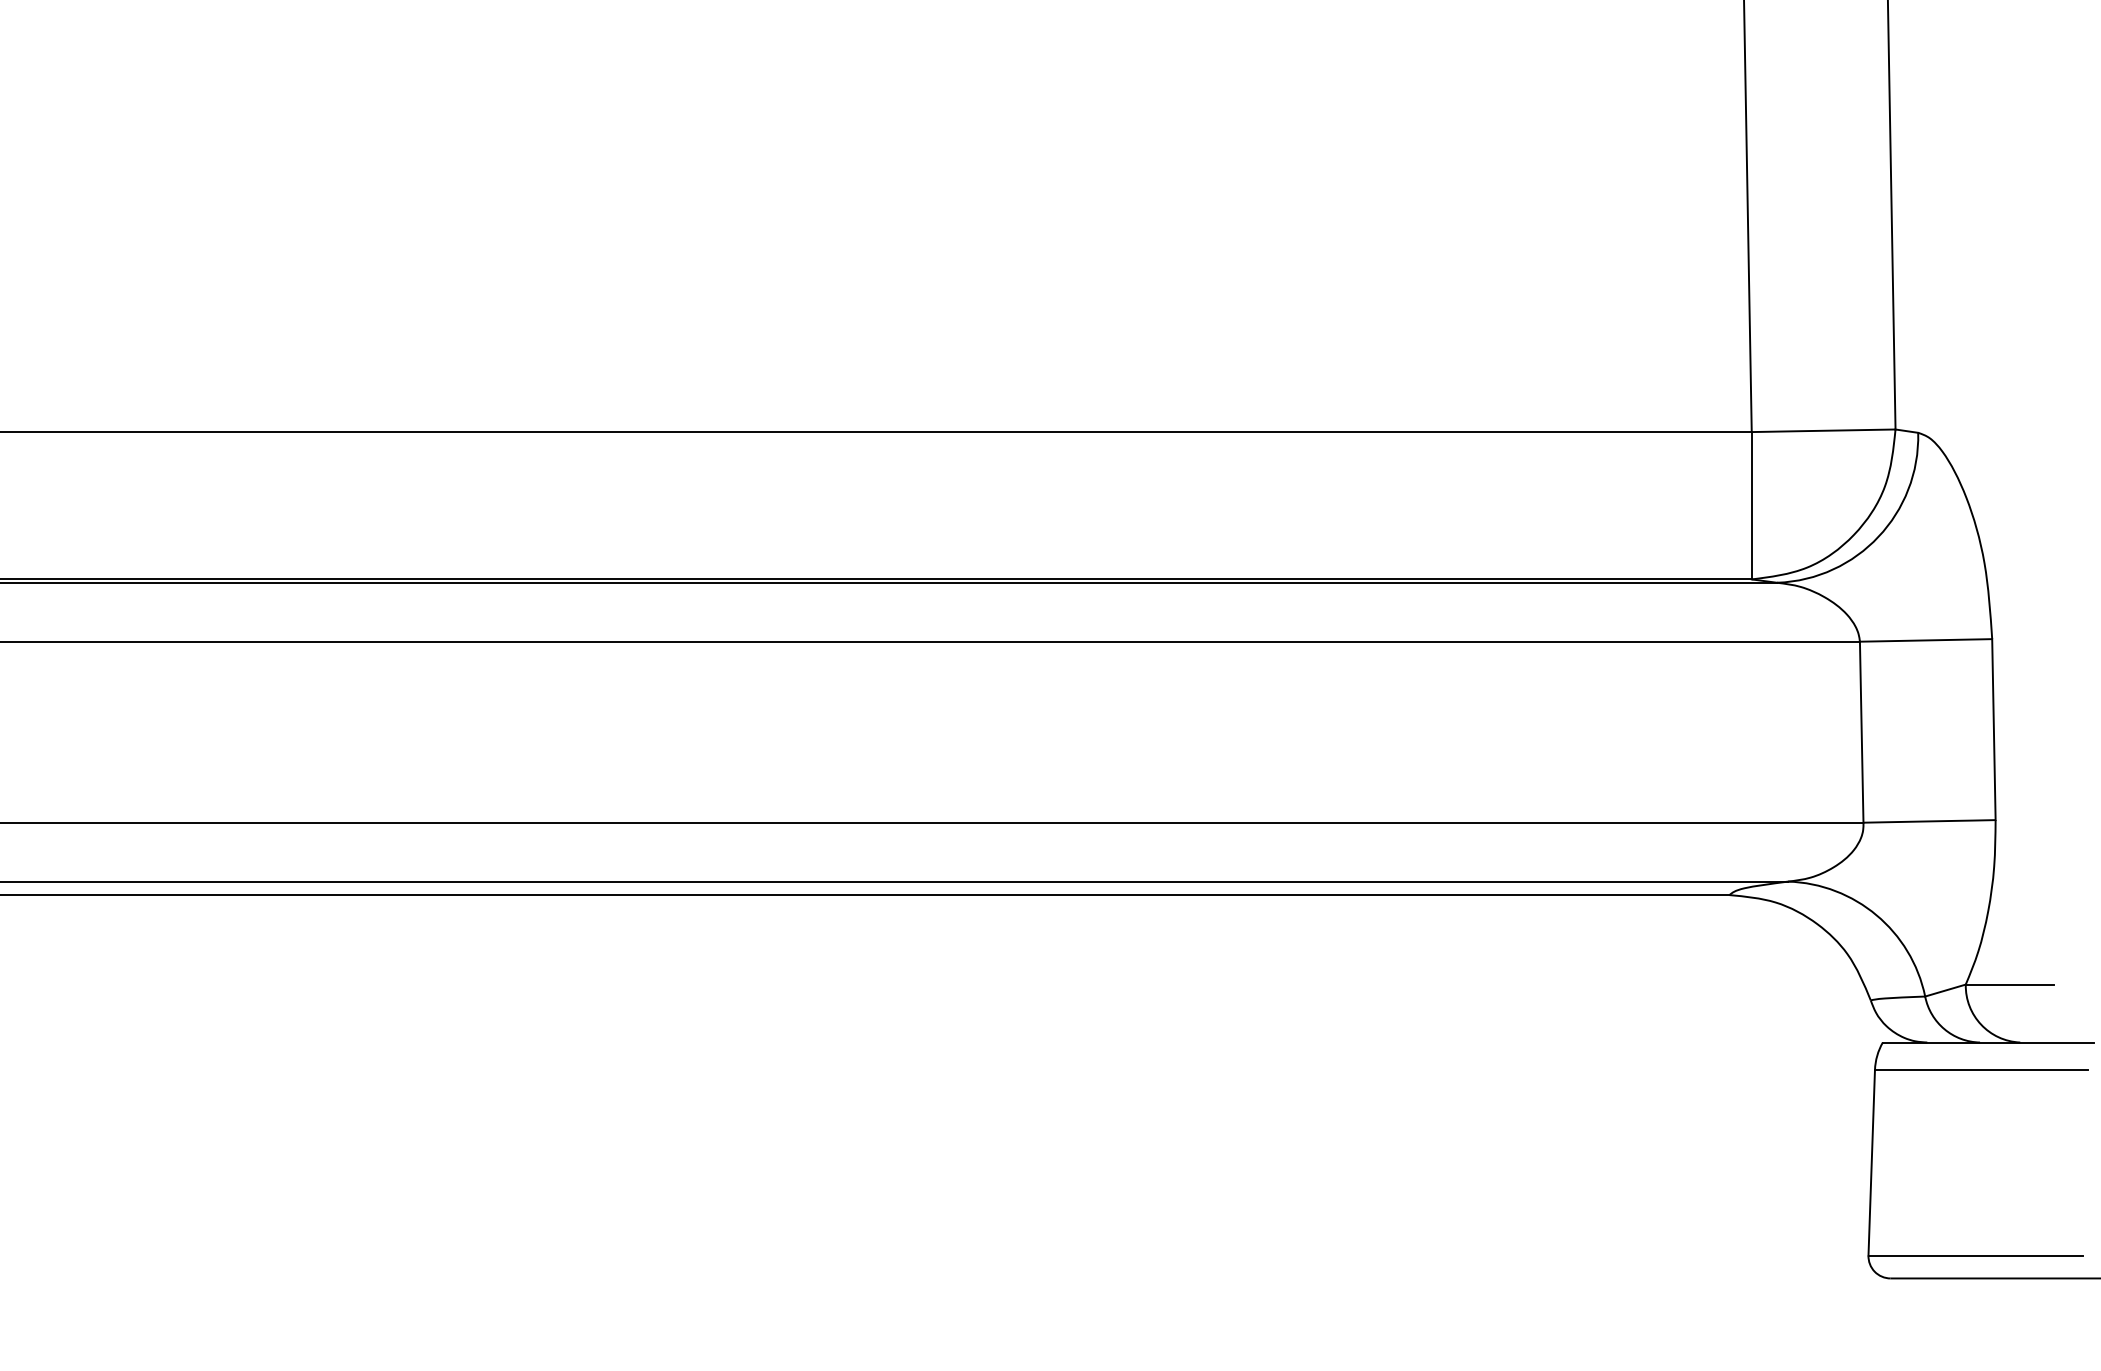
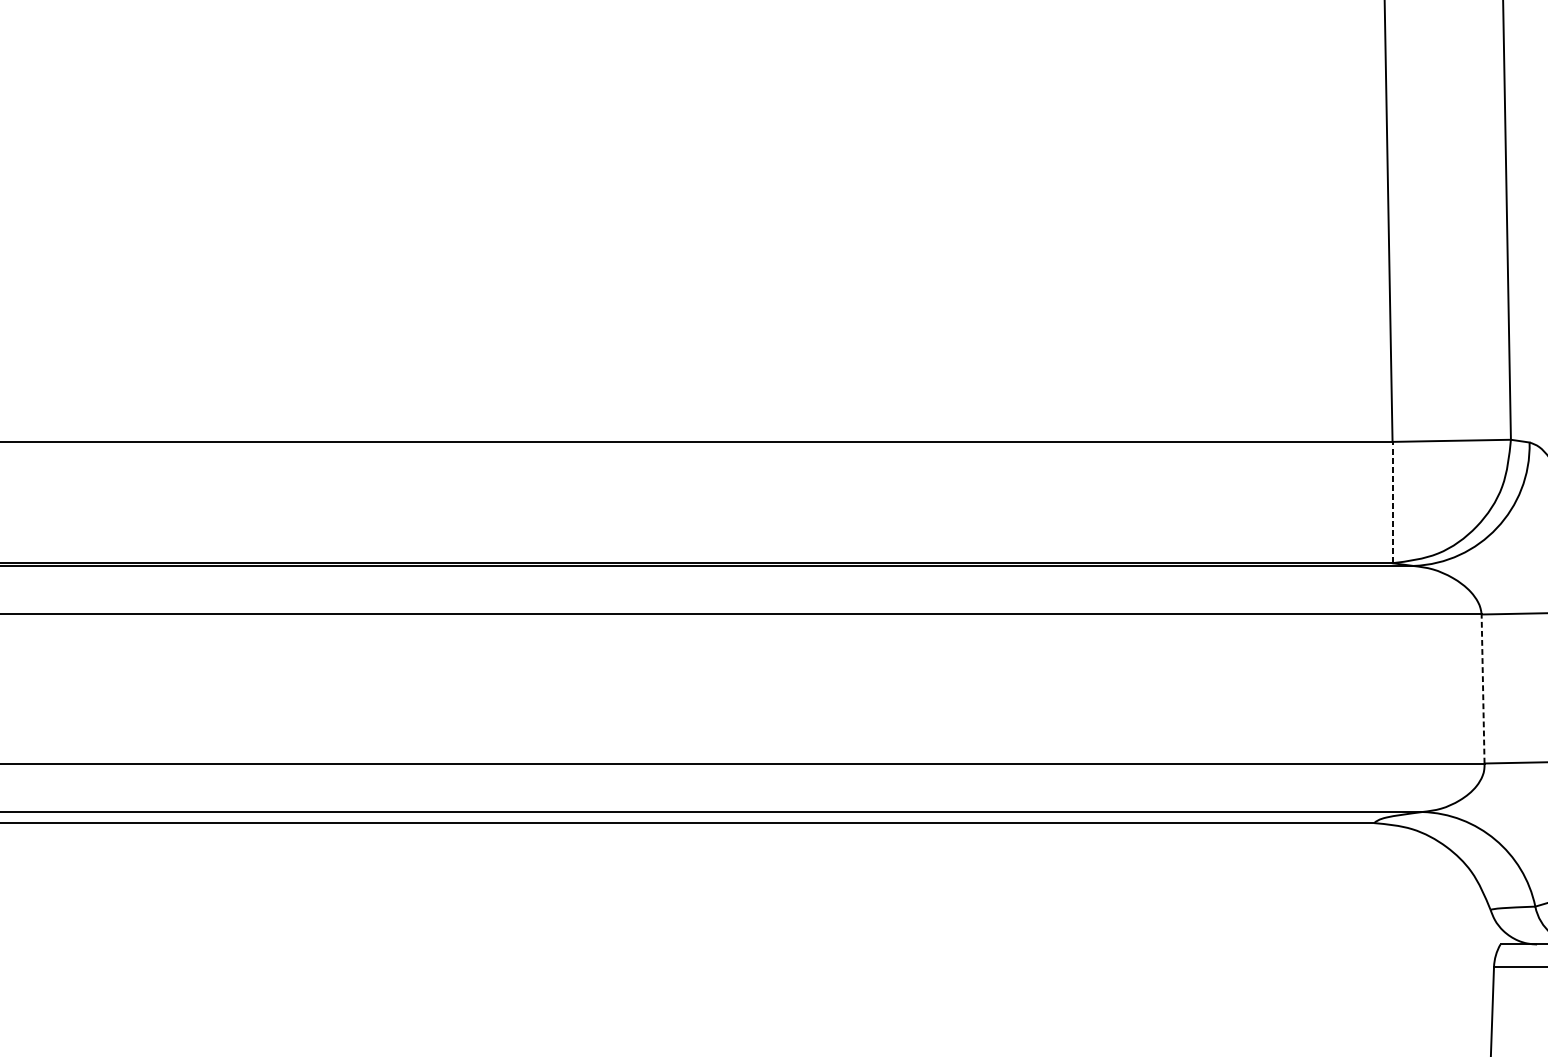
line: (1751, 505) -> (1392, 502), solid -> dashed
line: (1861, 732) -> (1482, 689), solid -> dashed

